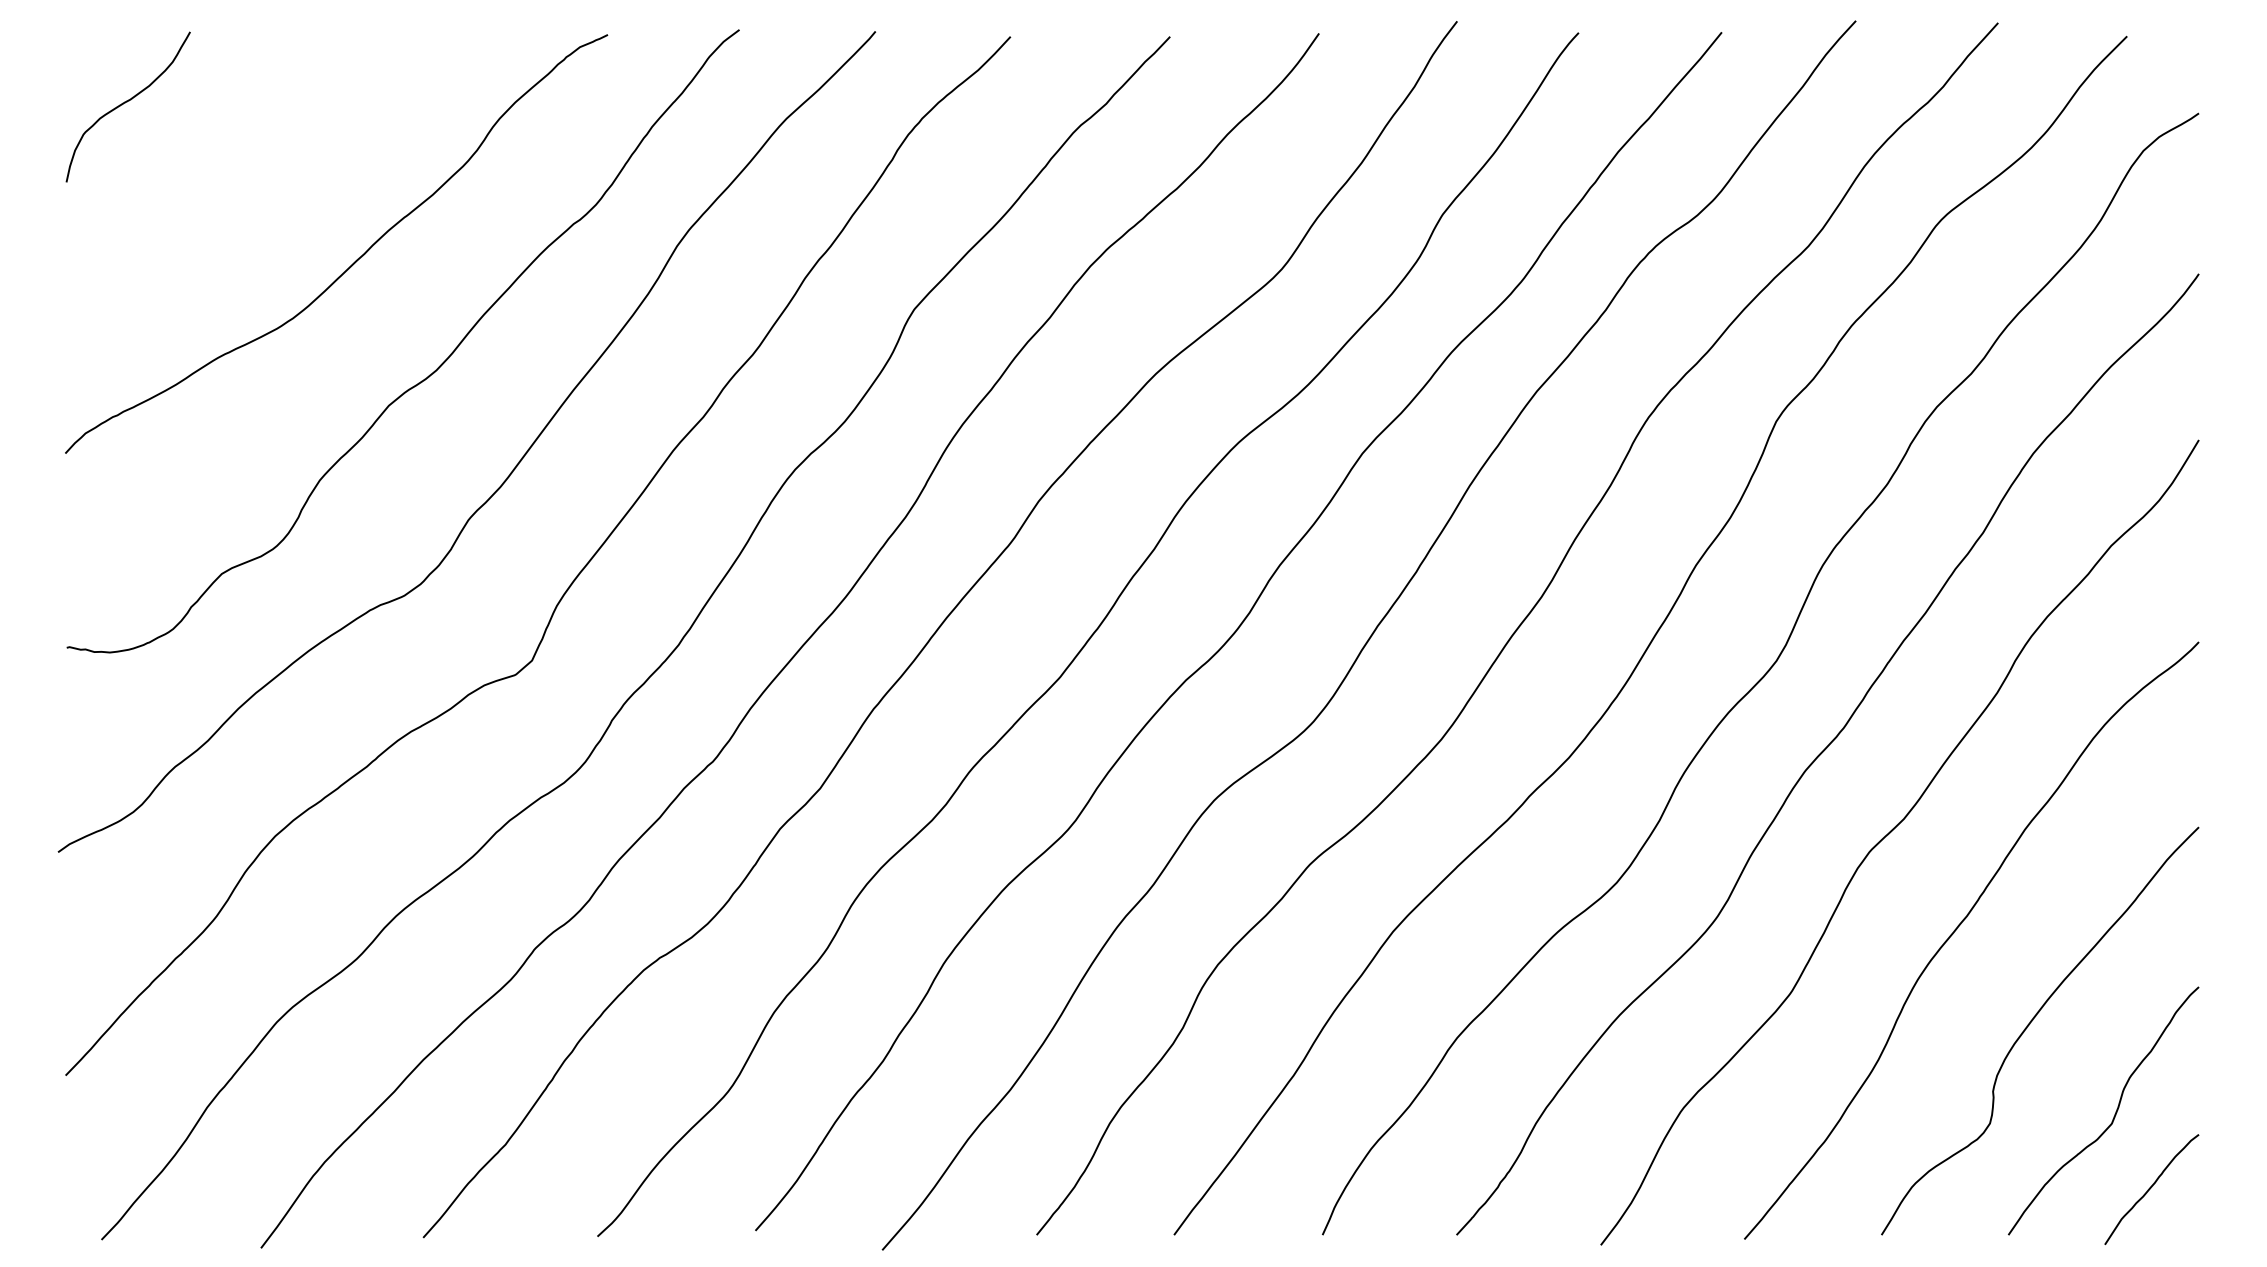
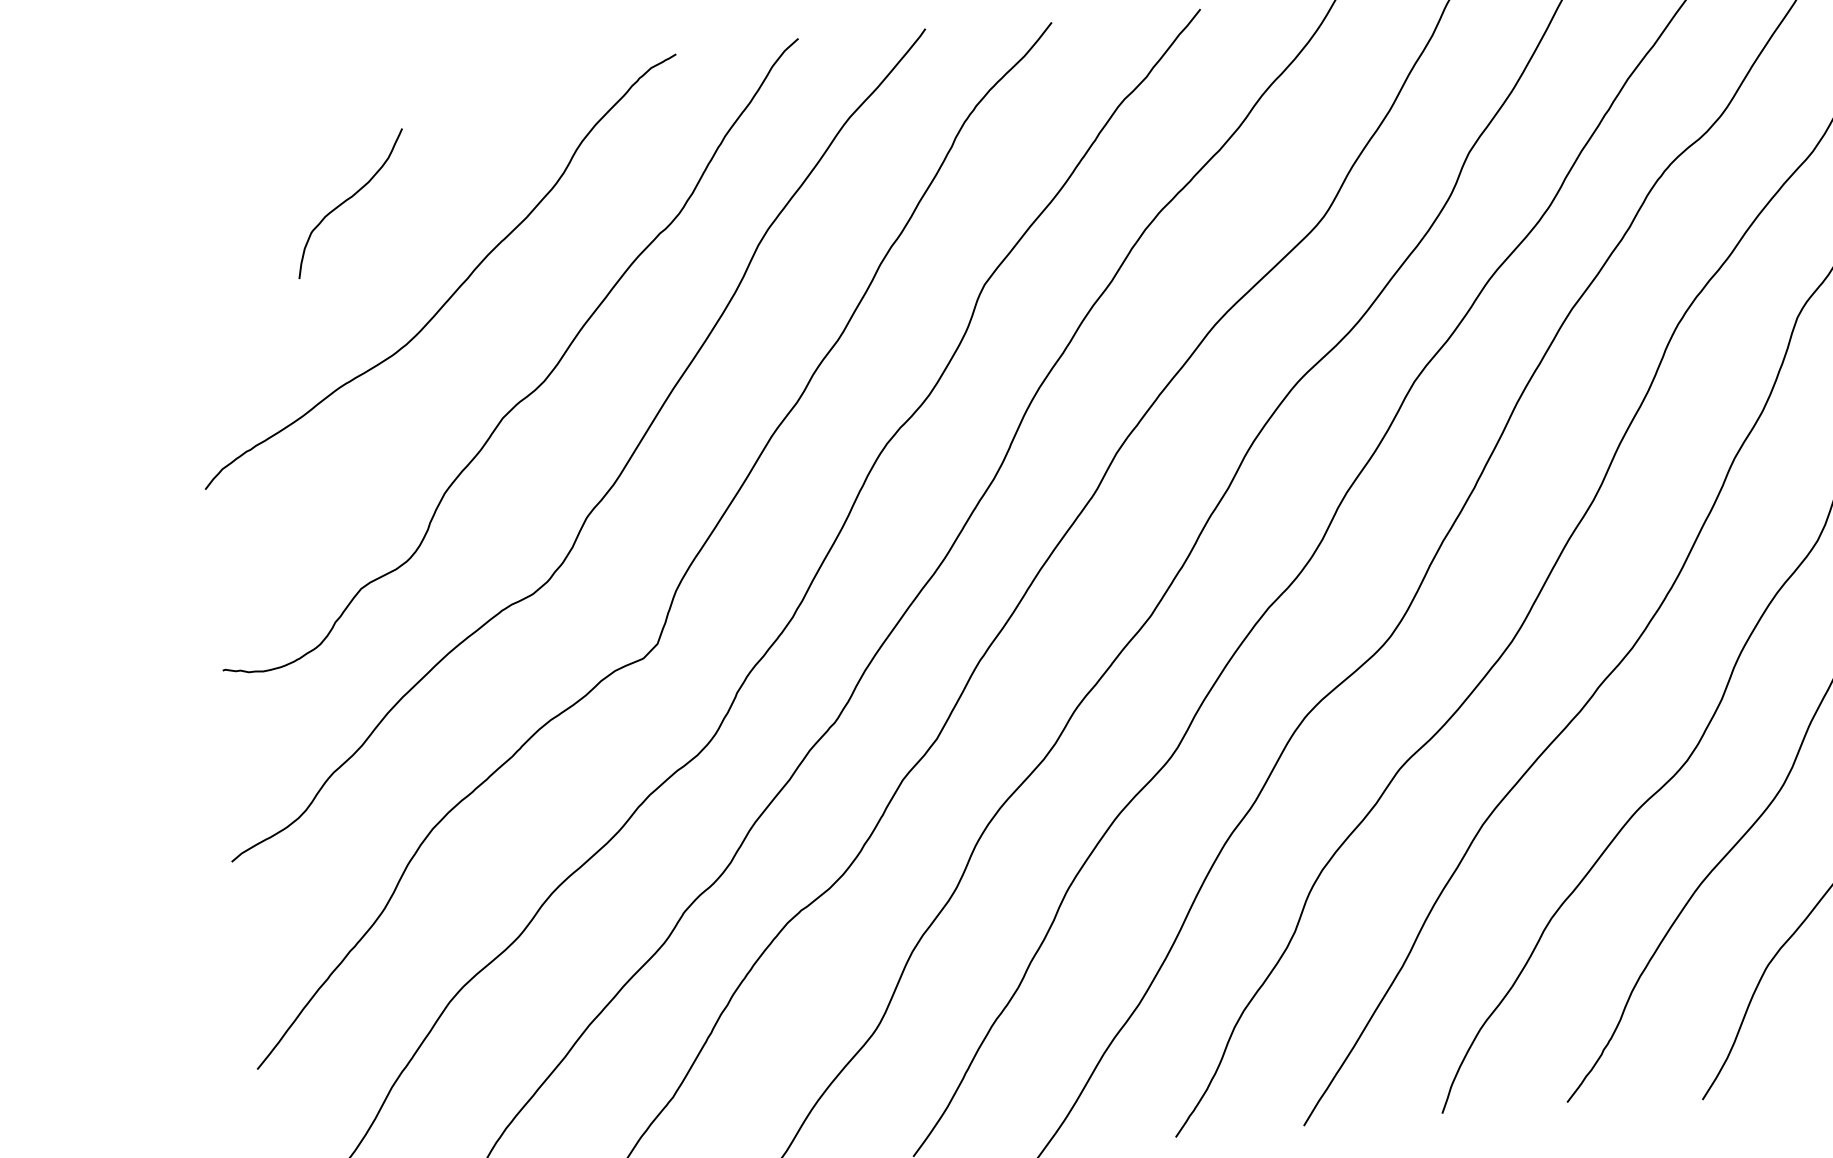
curve: (125, 103) -> (347, 200), moved

